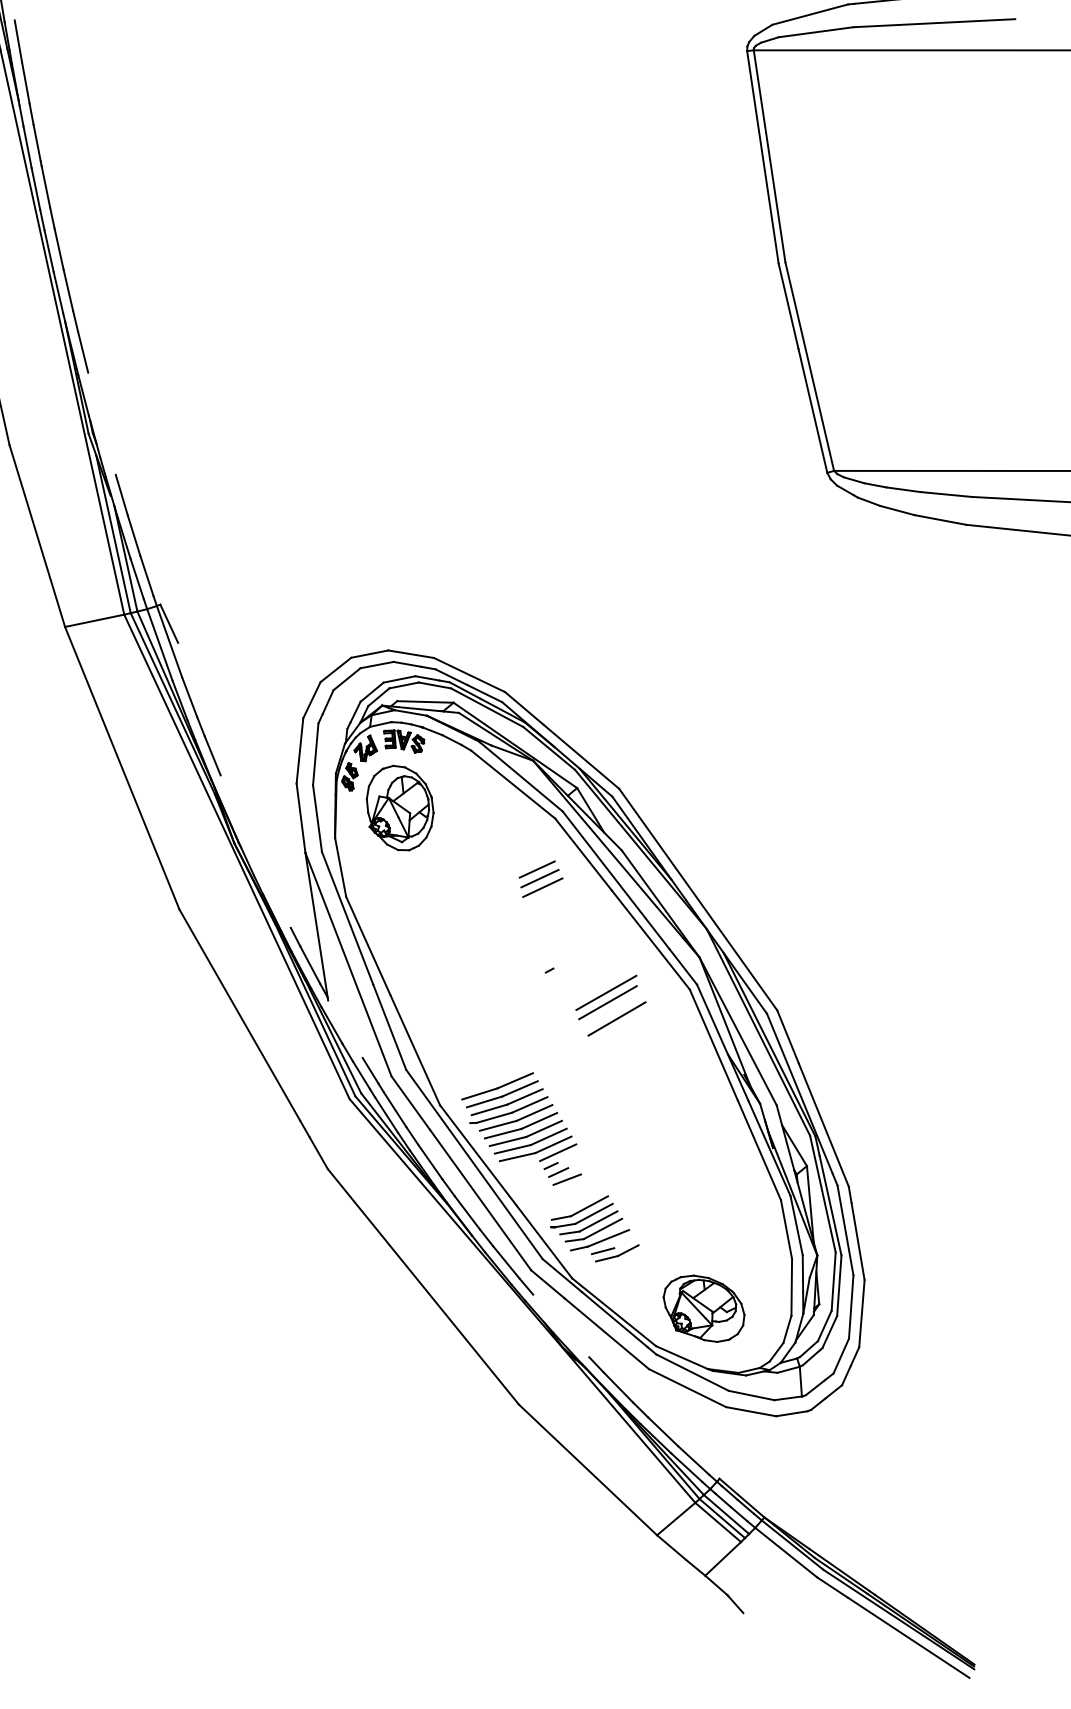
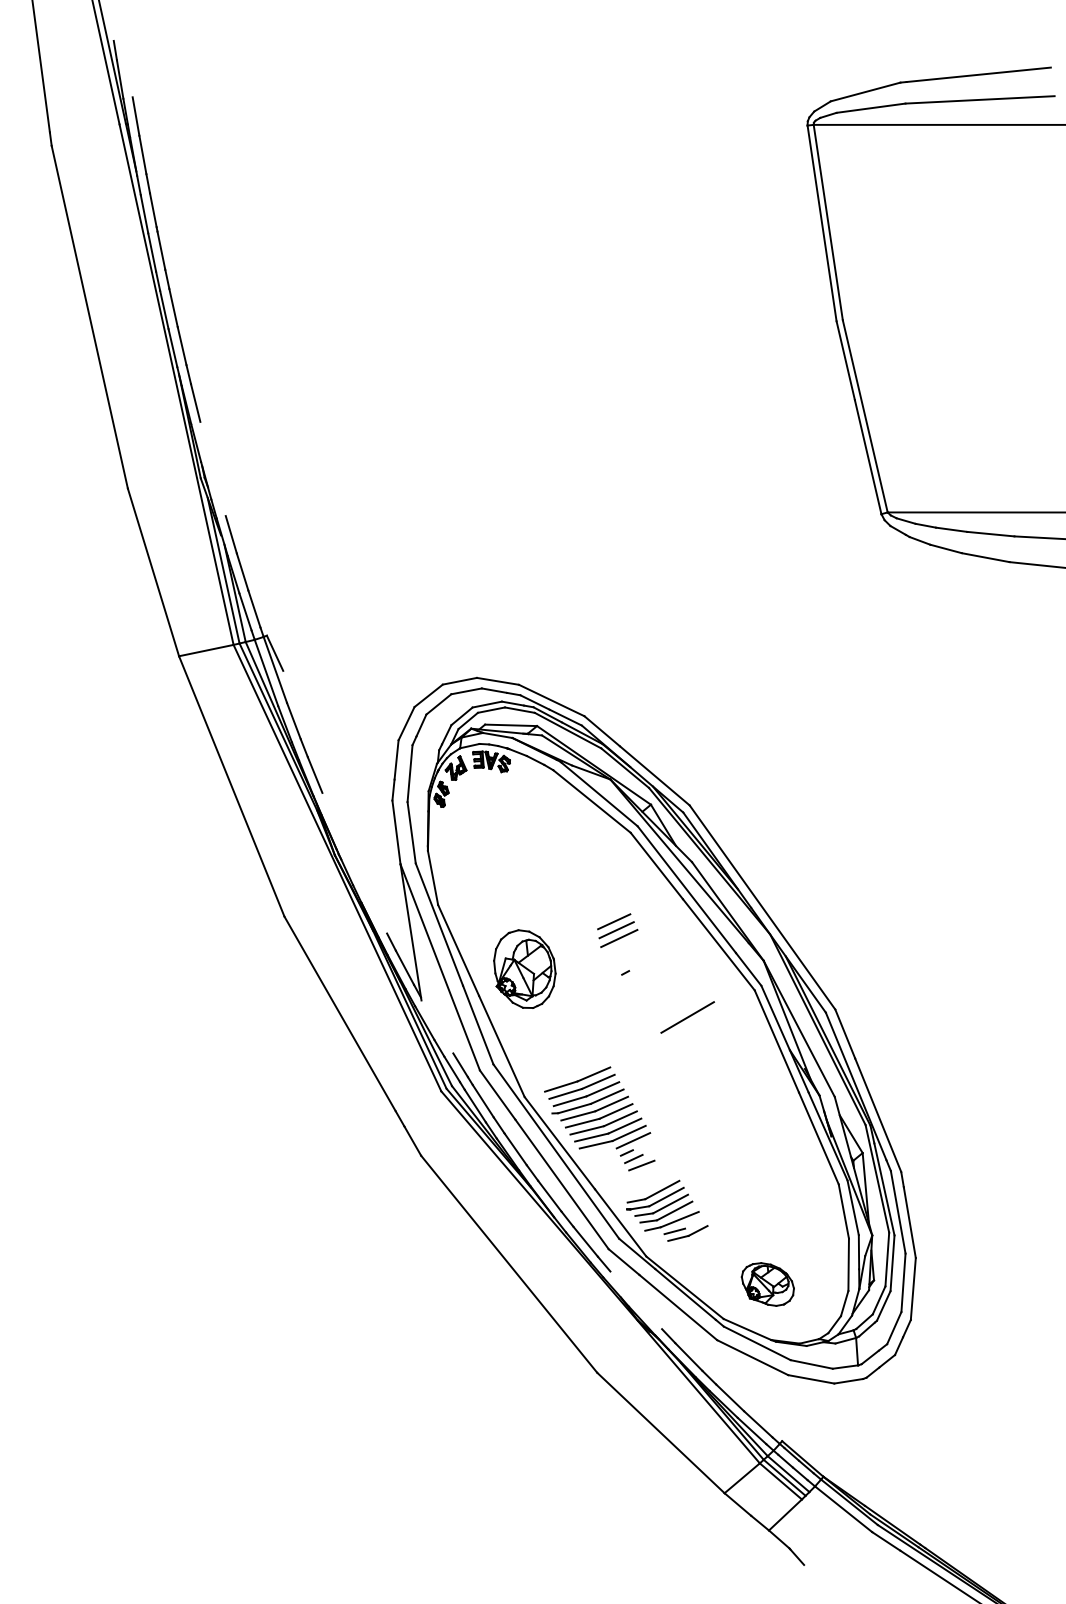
part: (399, 807) -> (524, 968), moved
part: (540, 879) -> (617, 930), moved
line: (605, 992) -> (677, 993), removed
line: (607, 1002) -> (678, 1002), removed
part: (703, 1308) -> (767, 1284), size x0.7

